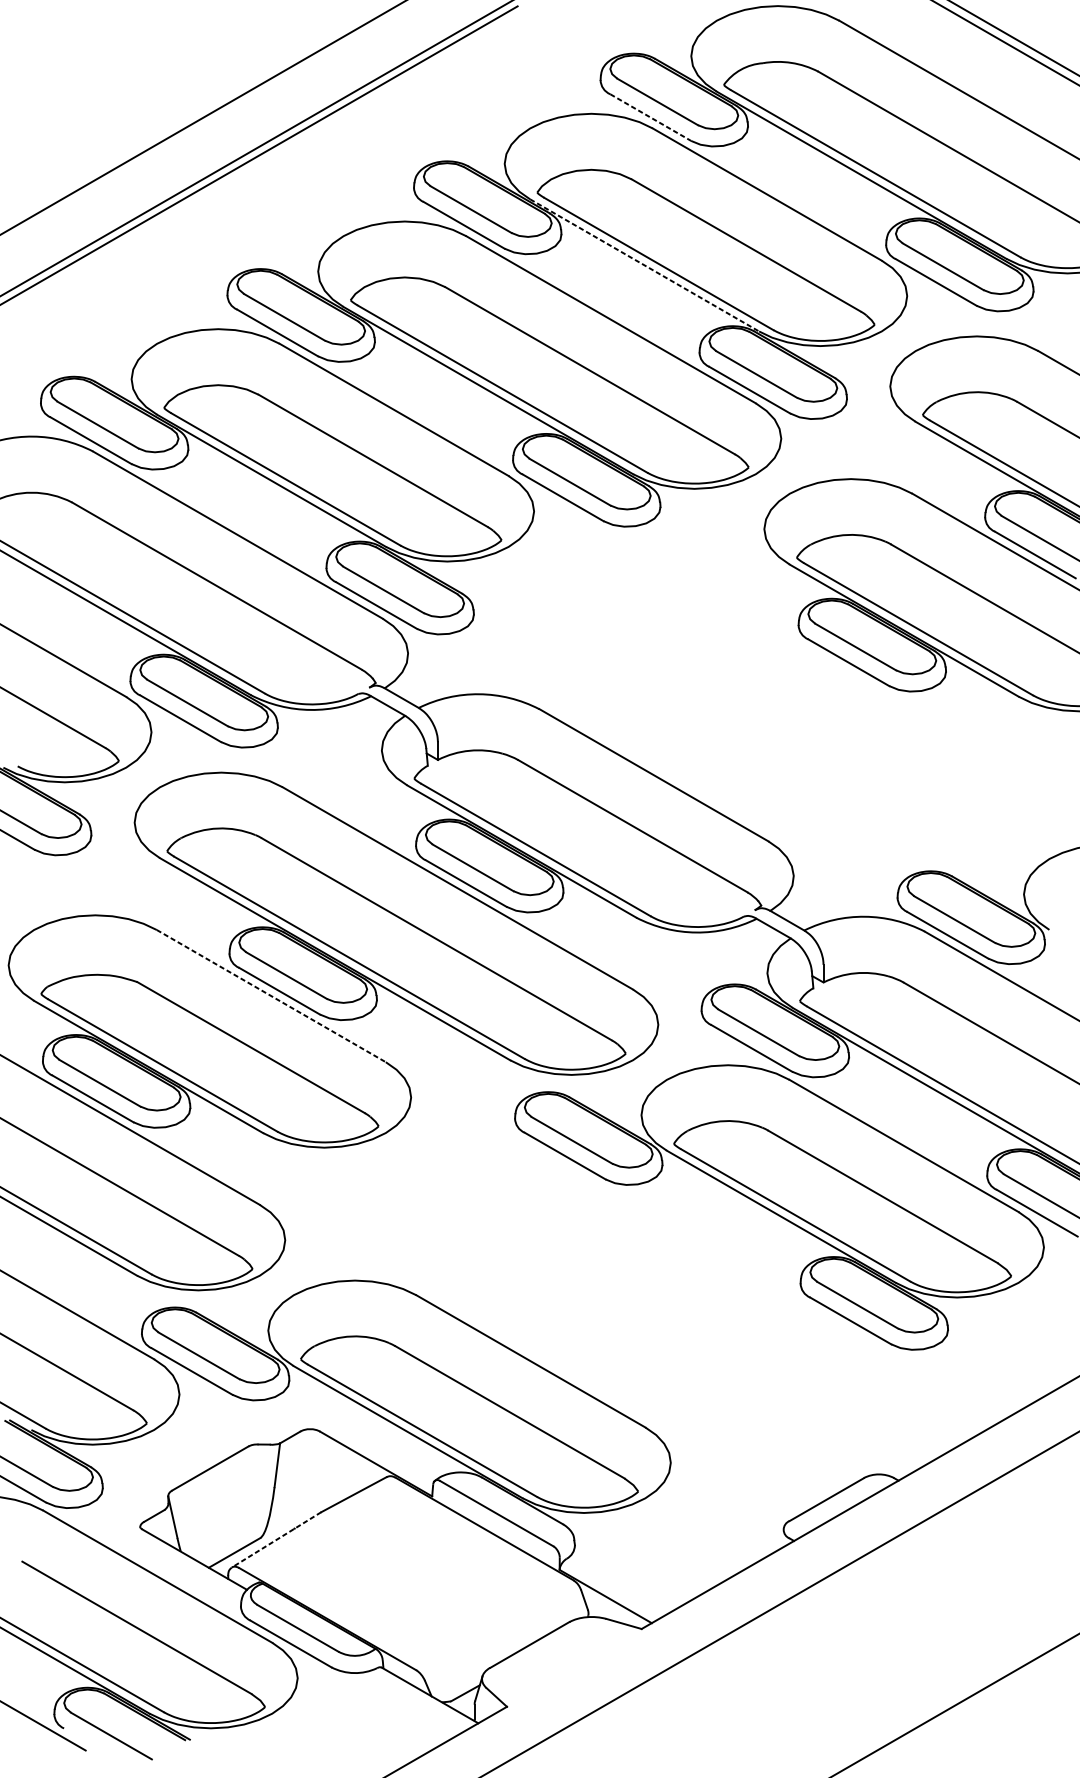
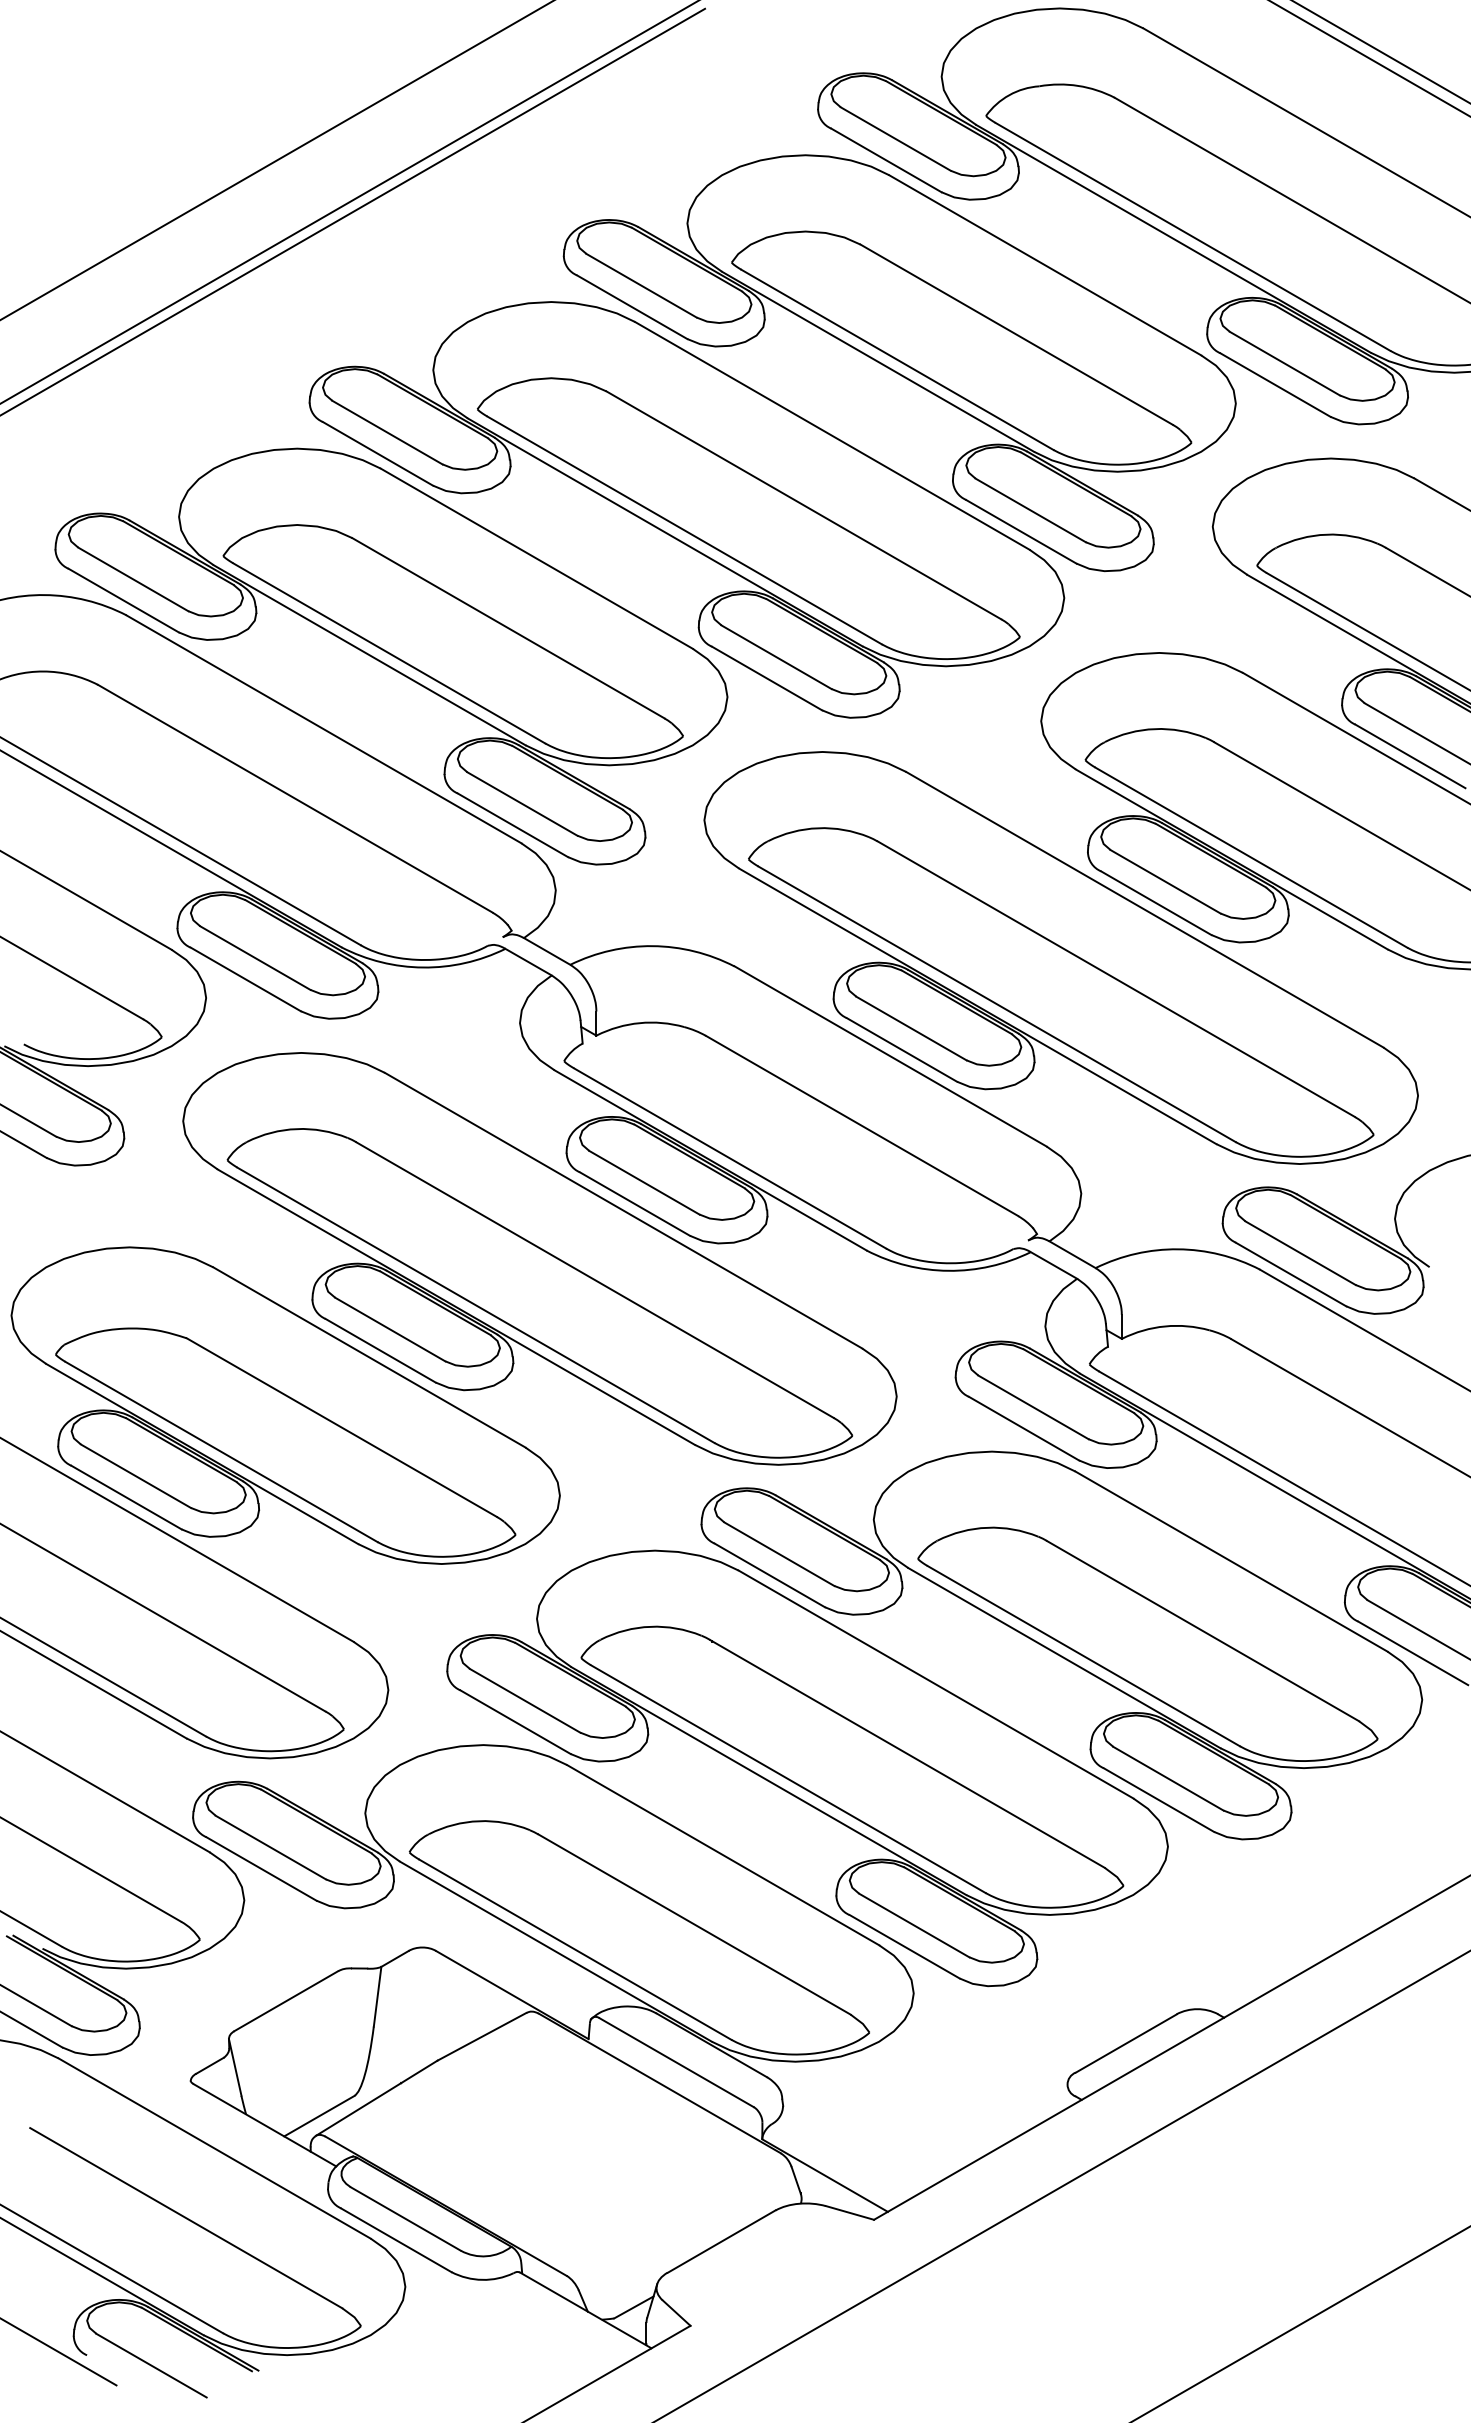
line: (650, 117) -> (886, 160), dashed -> solid
line: (644, 265) -> (878, 362), dashed -> solid
part: (778, 702) -> (1060, 957), added
line: (271, 996) -> (369, 1357), dashed -> solid
part: (592, 1297) -> (807, 1768), added
line: (276, 1539) -> (376, 2098), dashed -> solid

